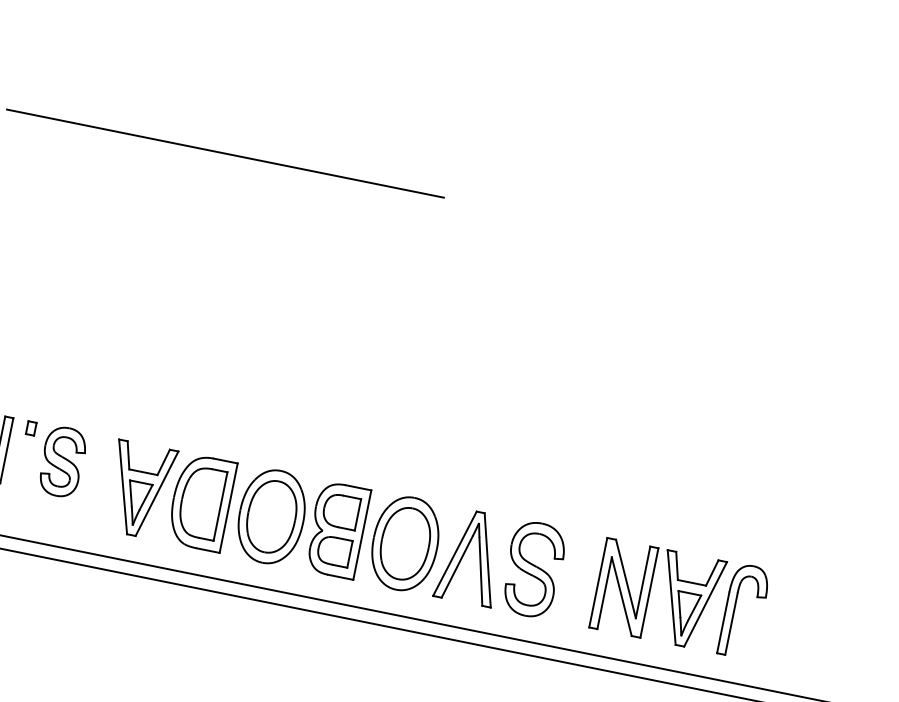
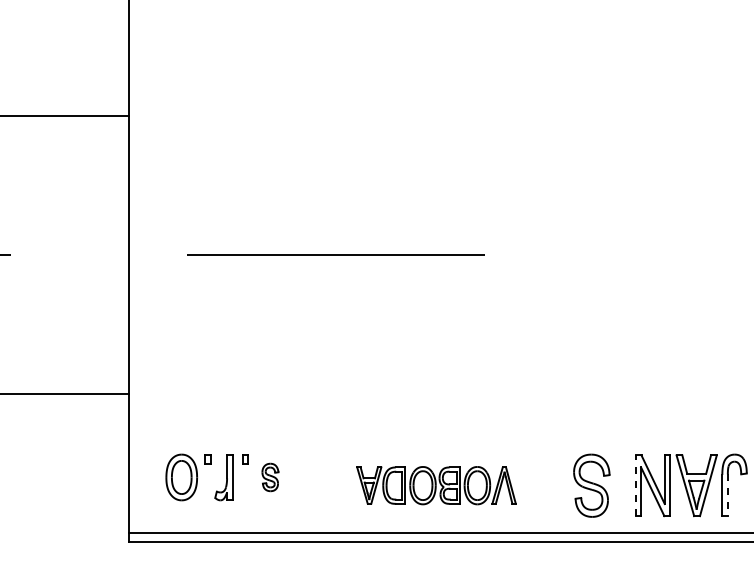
part: (62, 462) -> (270, 477), size x0.6
part: (304, 523) -> (436, 485), size x0.6
line: (598, 582) -> (635, 485), solid -> dashed
line: (730, 624) -> (727, 495), solid -> dashed

